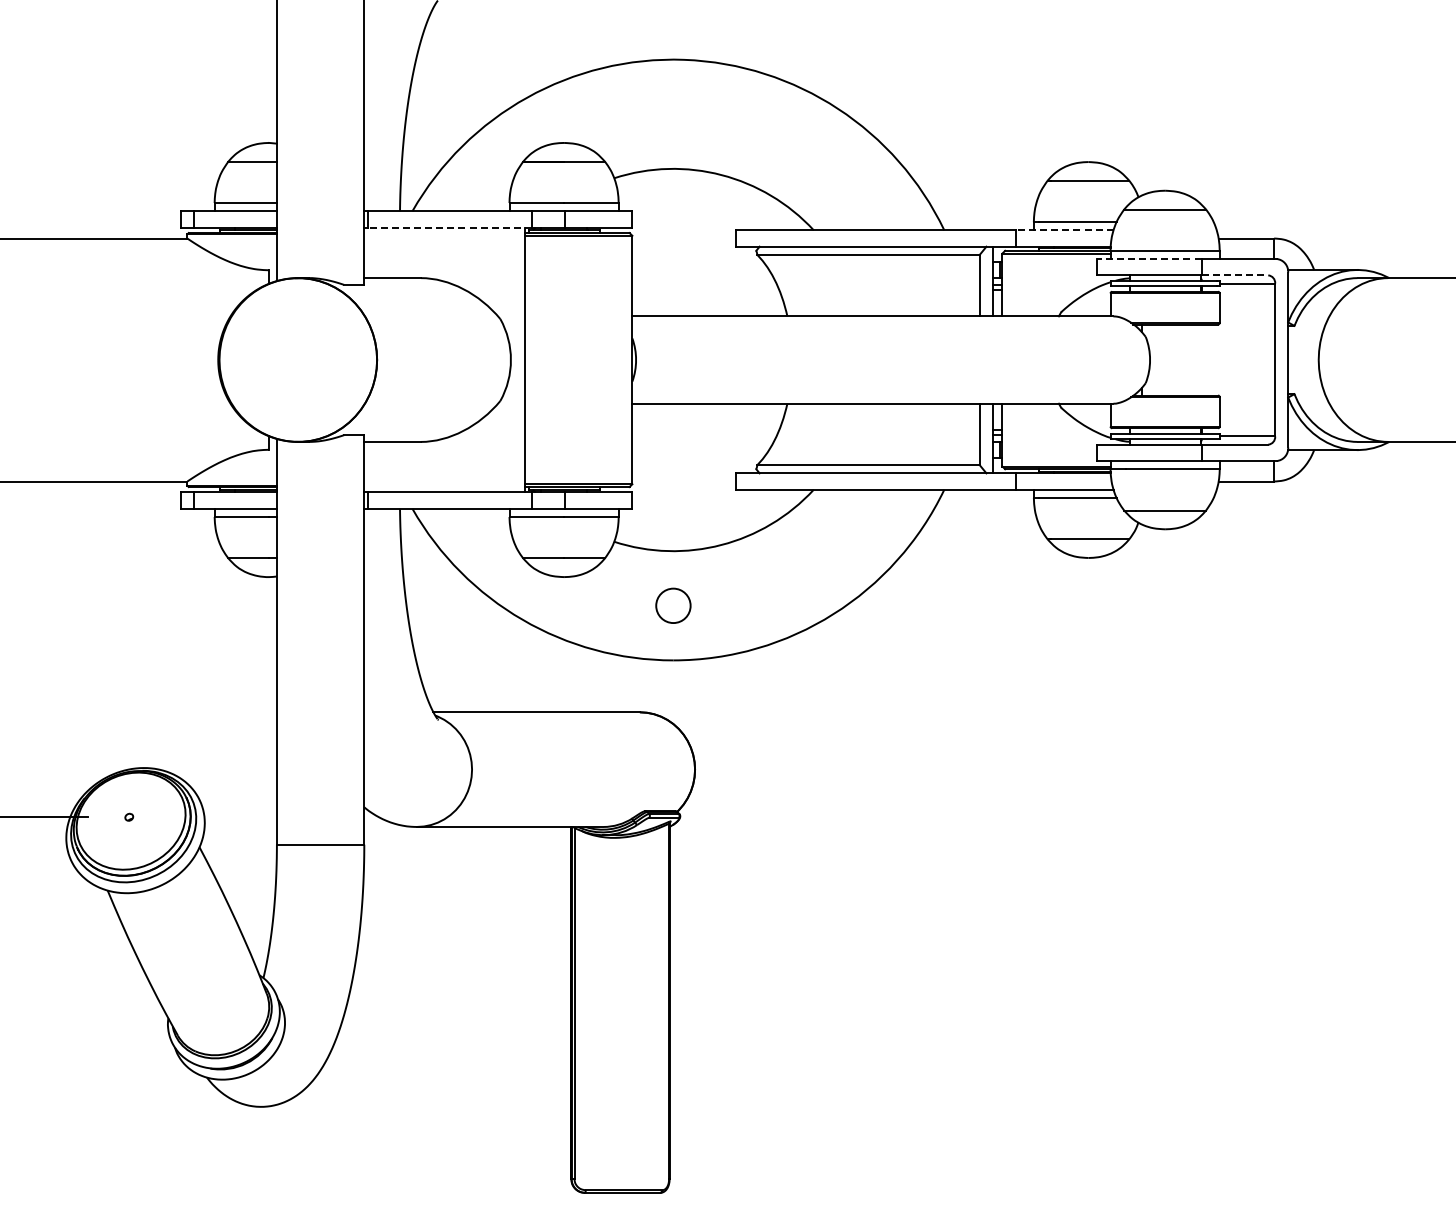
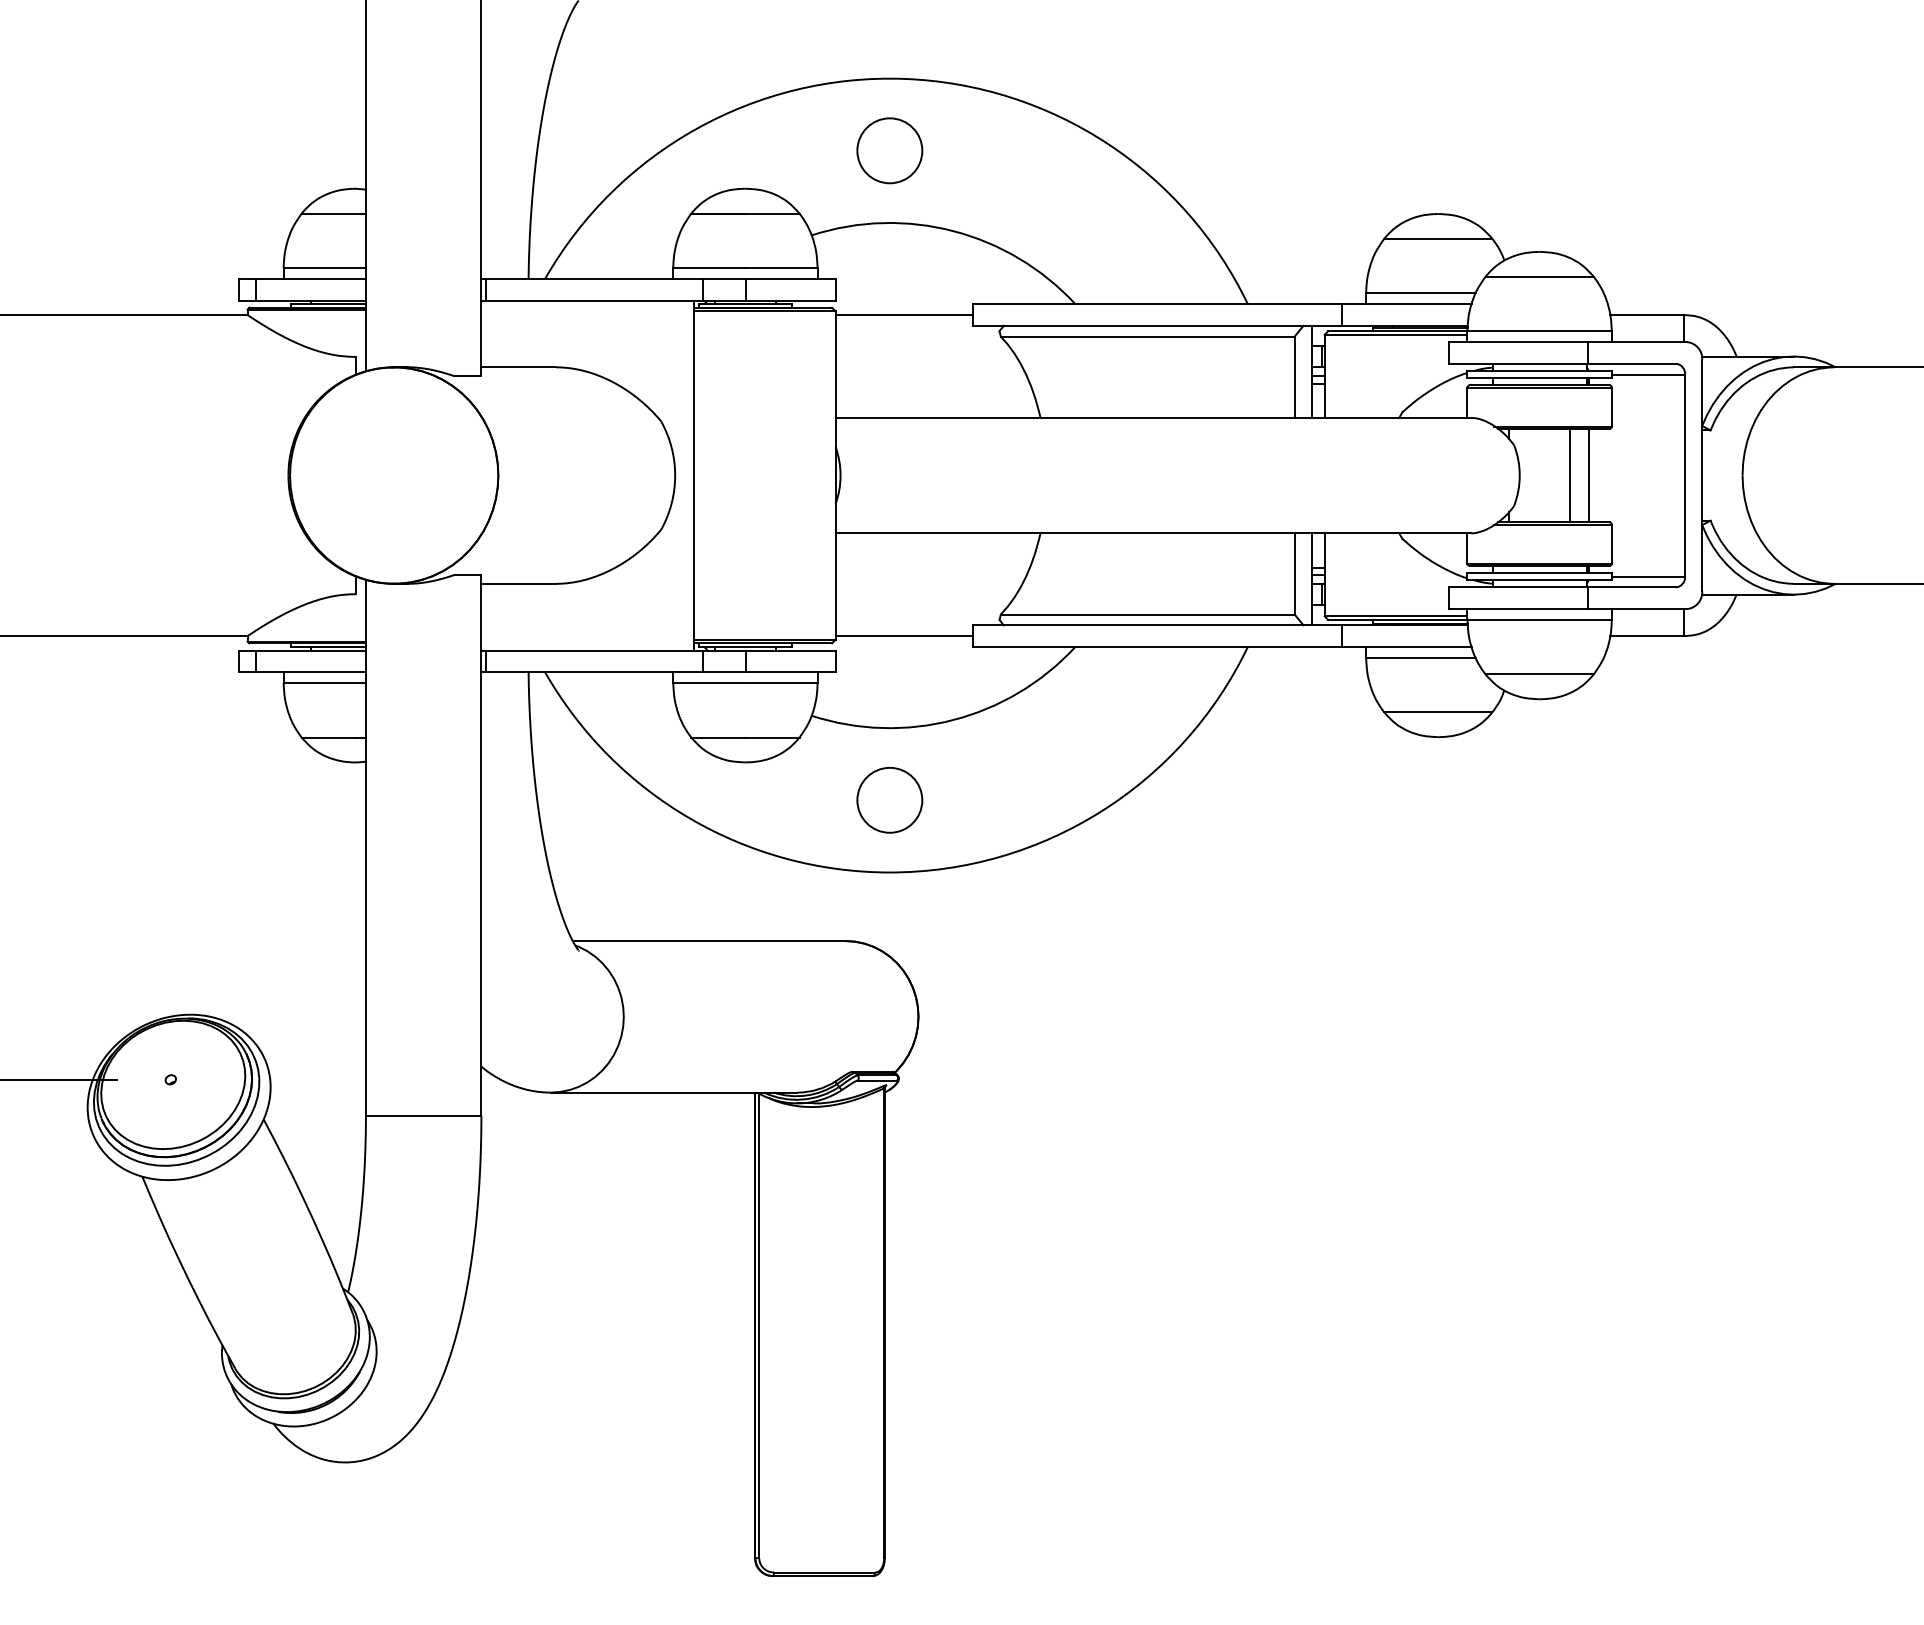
circle: (673, 113) -> (889, 149), added
line: (450, 227) -> (595, 300), dashed -> solid
line: (1064, 230) -> (1406, 304), dashed -> solid
line: (683, 238) -> (903, 314), added
line: (1148, 259) -> (1517, 342), dashed -> solid
line: (1235, 275) -> (1632, 363), dashed -> solid
line: (1188, 359) -> (1570, 474), added
line: (1202, 359) -> (1589, 474), added
line: (683, 481) -> (903, 636), added
circle: (673, 605) -> (889, 799), size x1.43

